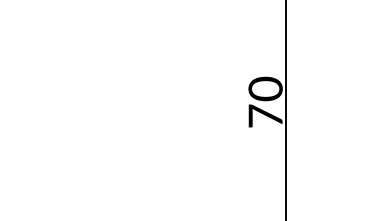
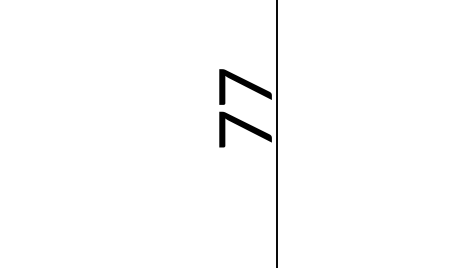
text: (265, 88) -> (245, 86), 70 -> 77

